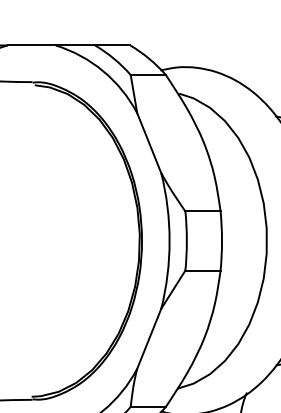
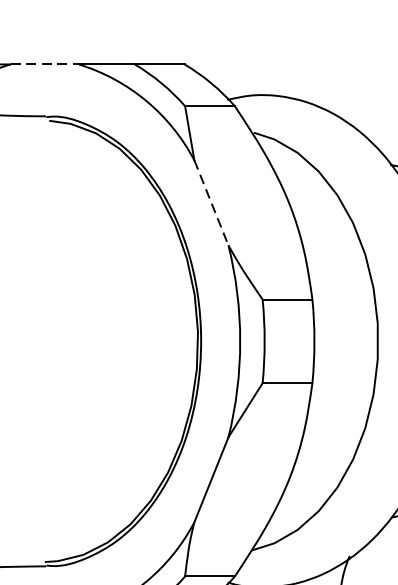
line: (32, 45) -> (46, 64), solid -> dashed
line: (149, 143) -> (211, 203), solid -> dashed

